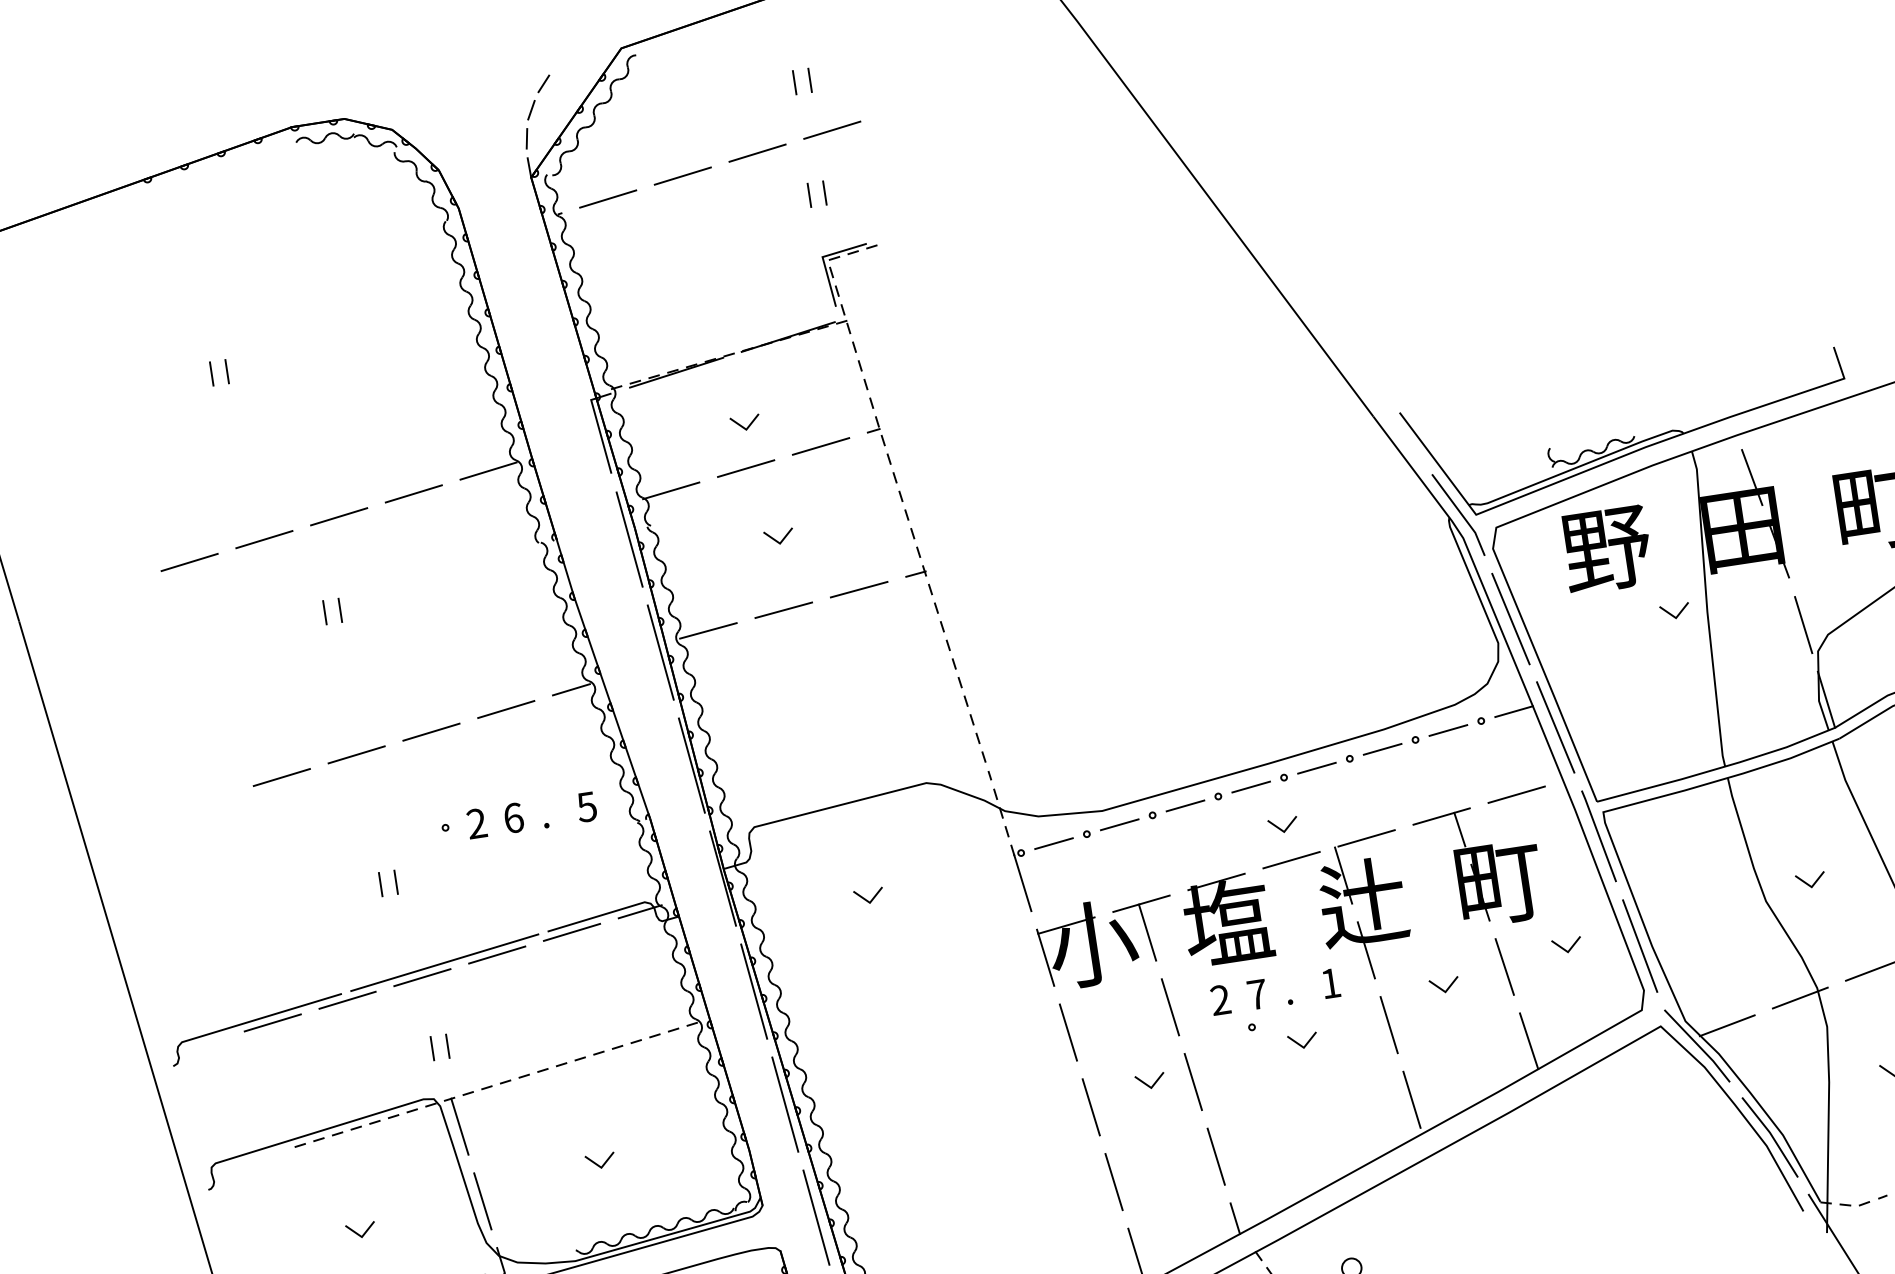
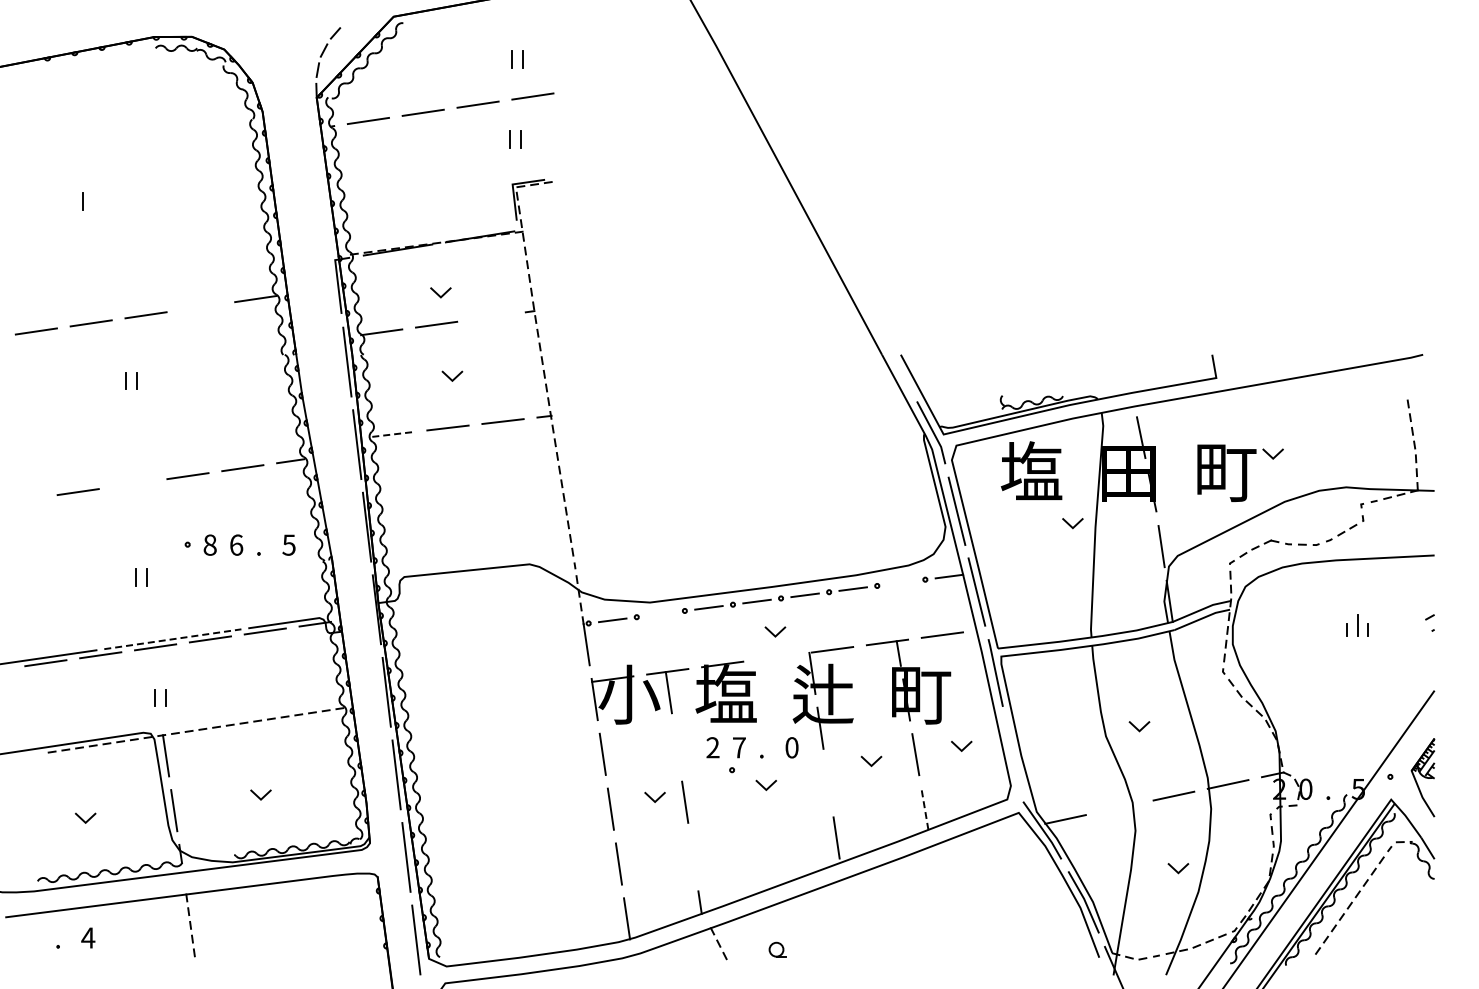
line: (211, 373) -> (71, 201), removed
line: (820, 445) -> (491, 316), removed
line: (413, 494) -> (200, 307), removed
text: (1606, 547) -> (1031, 471), 野 -> 塩
line: (707, 630) -> (392, 434), solid -> dashed
line: (1448, 730) -> (901, 582), removed
line: (355, 755) -> (132, 484), removed
text: (475, 822) -> (209, 544), 2 -> 8
line: (1119, 824) -> (660, 613), removed
line: (1291, 859) -> (777, 656), removed
line: (870, 898) -> (478, 639), removed
line: (1639, 946) -> (1012, 754), removed
line: (445, 962) -> (173, 639), solid -> dashed
text: (1330, 983) -> (791, 747), 1 -> 0
line: (1799, 997) -> (1119, 807), removed
line: (1169, 1007) -> (676, 747), removed
line: (1388, 1024) -> (828, 782), removed
line: (1528, 1041) -> (924, 809), solid -> dashed
line: (1216, 1155) -> (693, 856), removed

